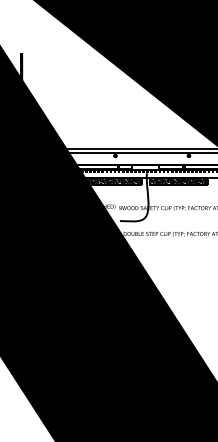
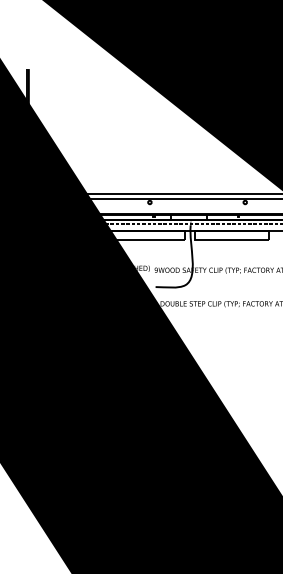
hatch: (113, 181) -> (147, 235), removed
hatch: (179, 181) -> (232, 235), removed

